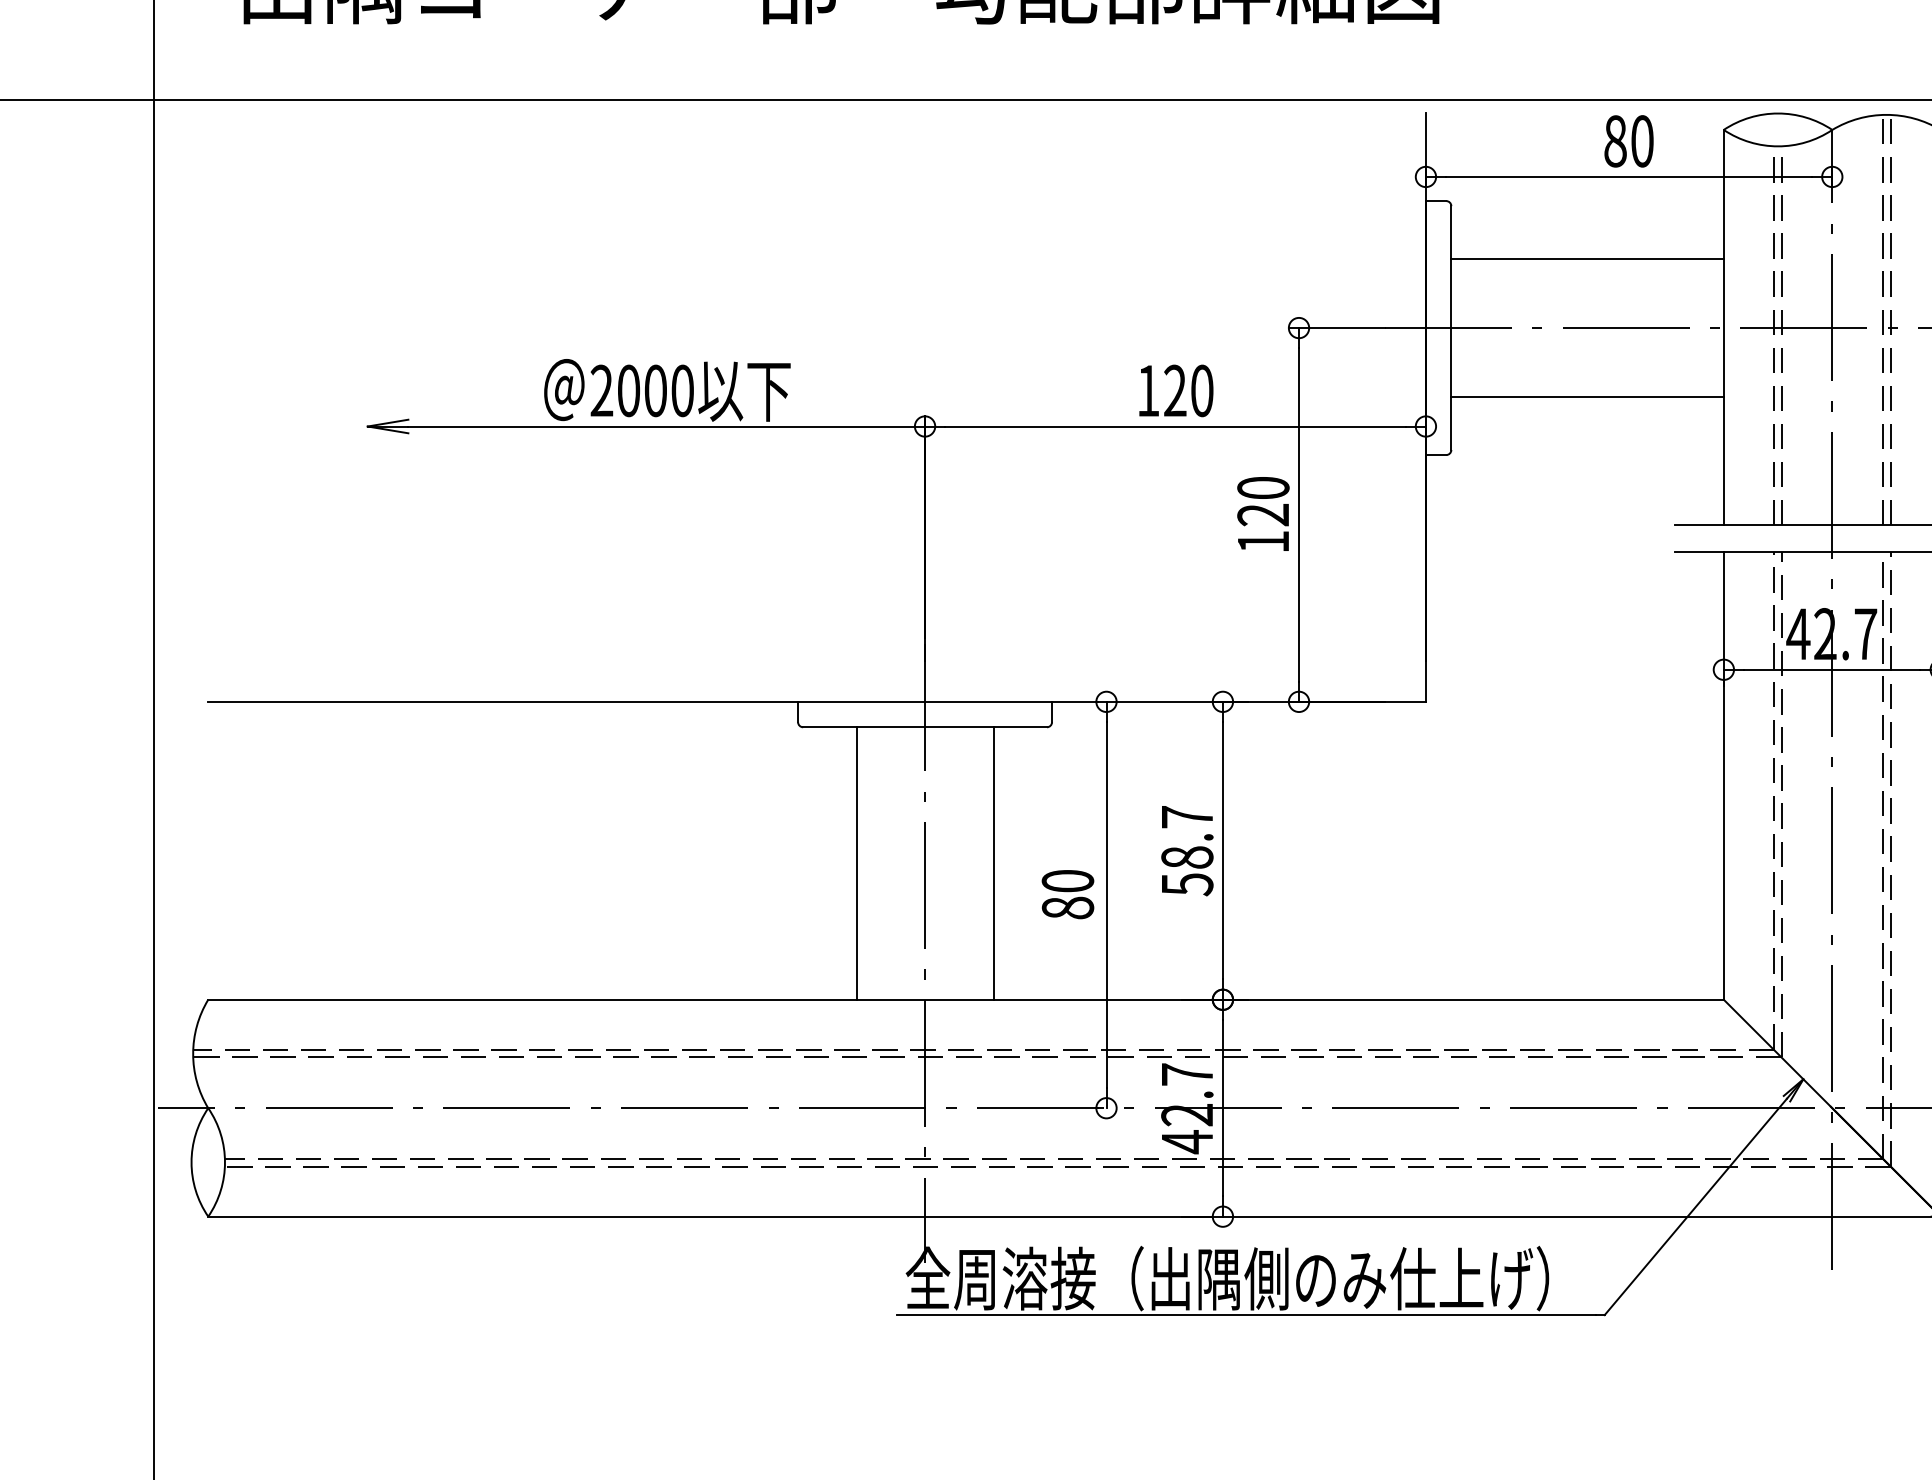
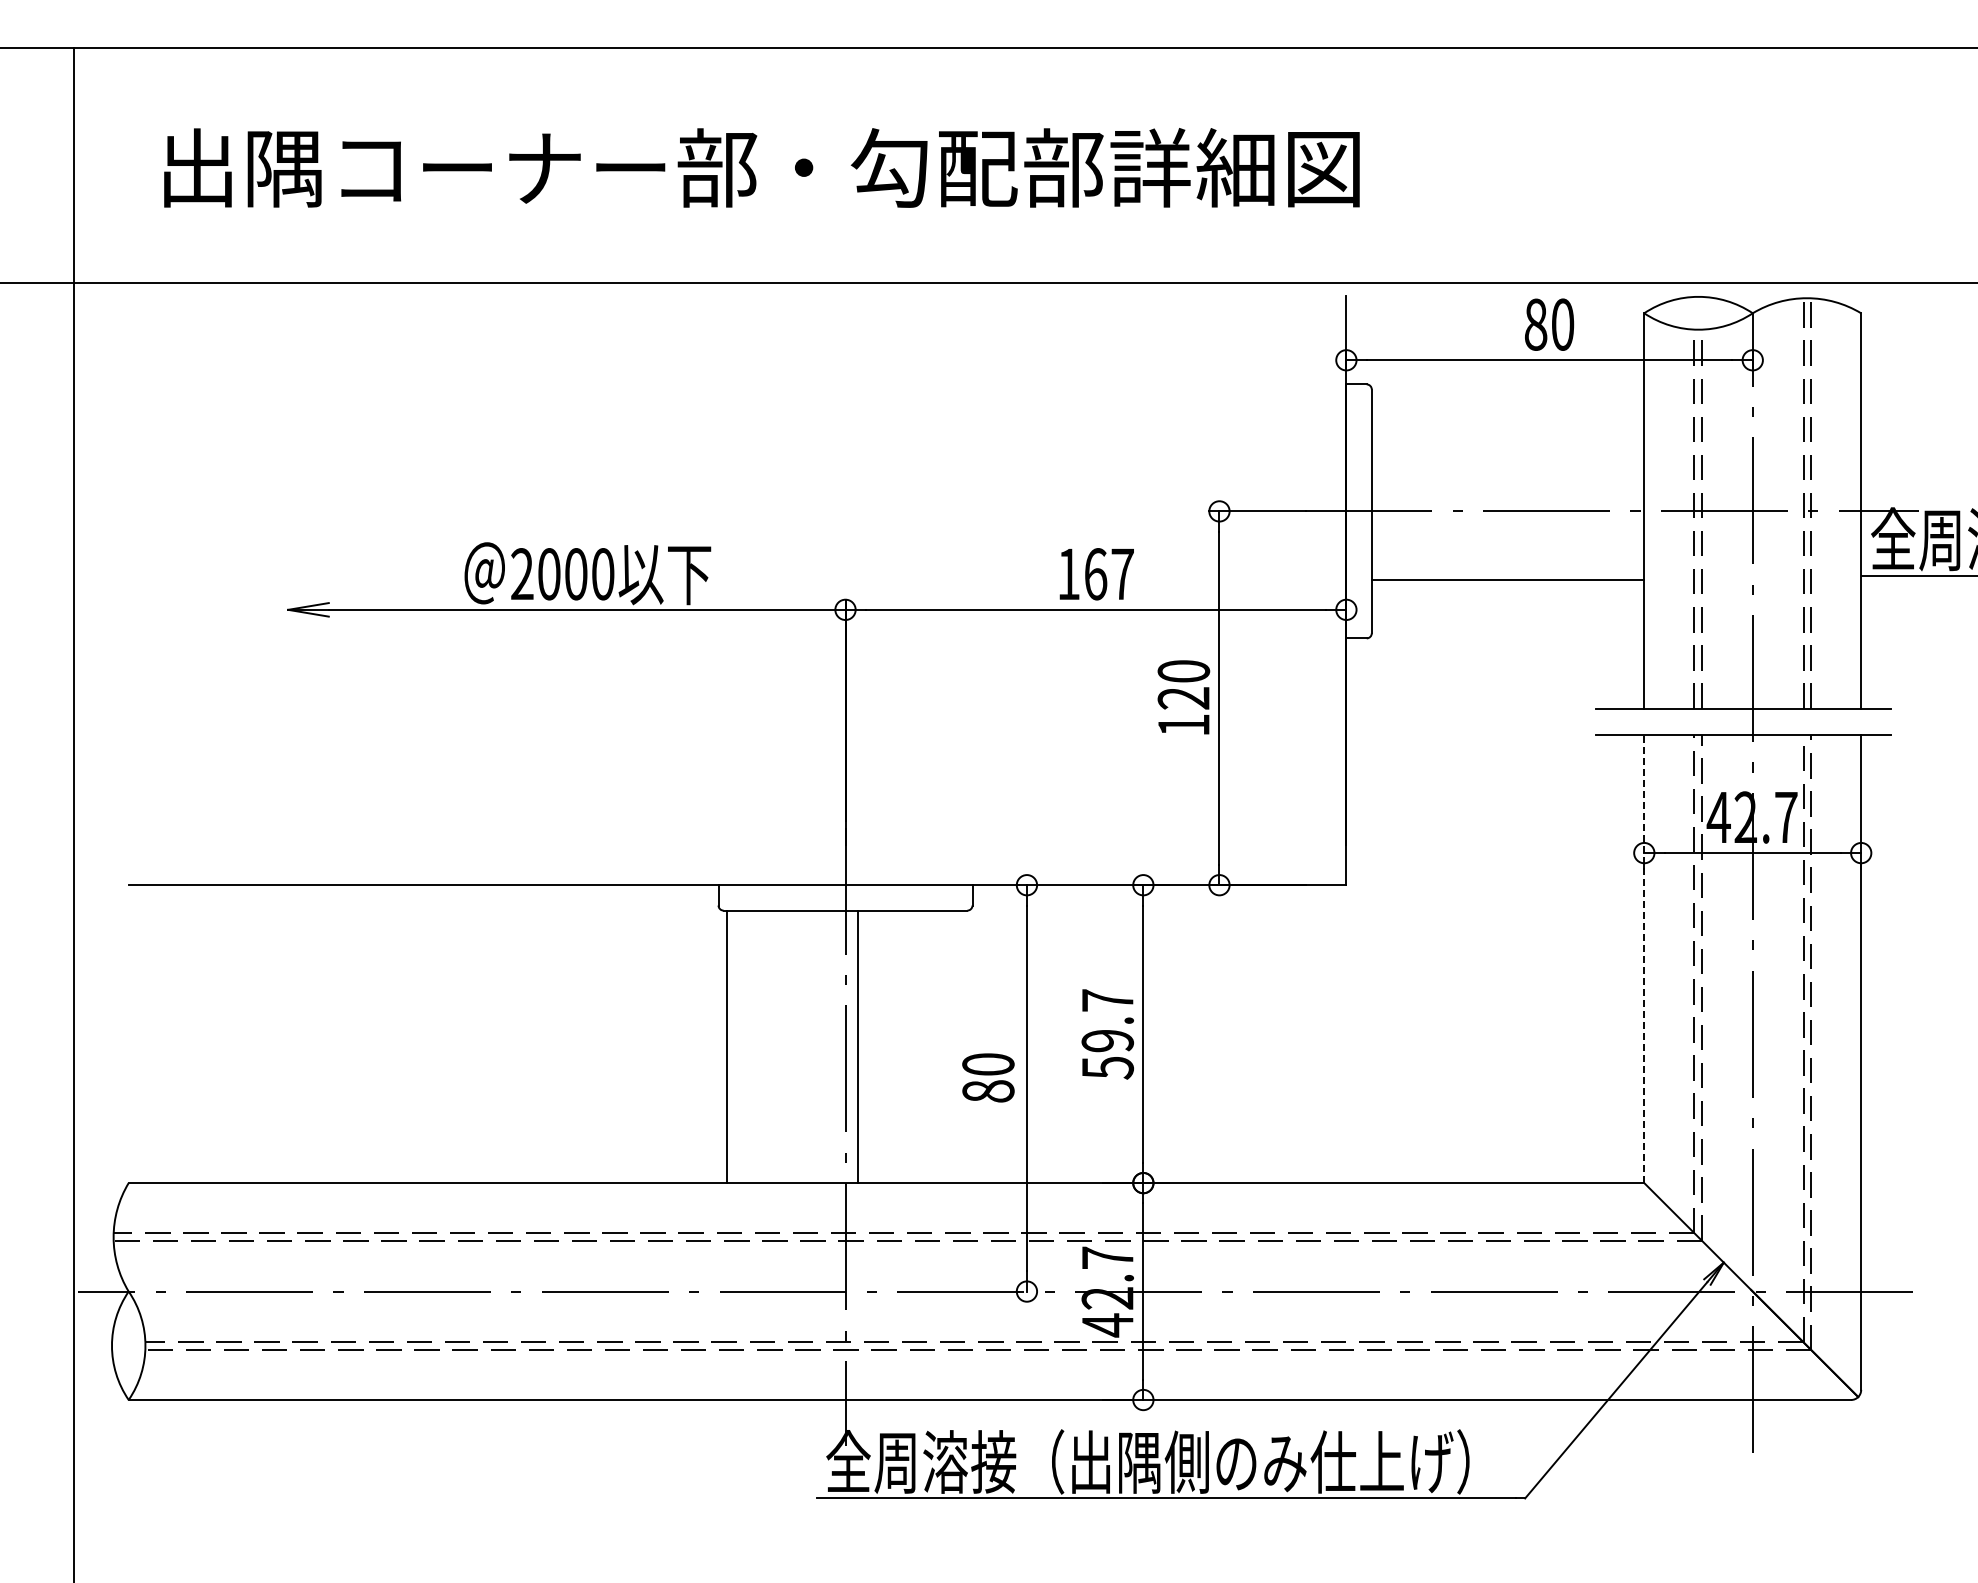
line: (1587, 259) -> (1507, 442), removed
text: (1188, 391) -> (1108, 574), 120 -> 167
line: (1724, 775) -> (1644, 958), solid -> dashed
text: (1187, 857) -> (1107, 1040), 58.7 -> 59.7
line: (856, 863) -> (726, 1046), moved
line: (994, 863) -> (858, 1046), moved

